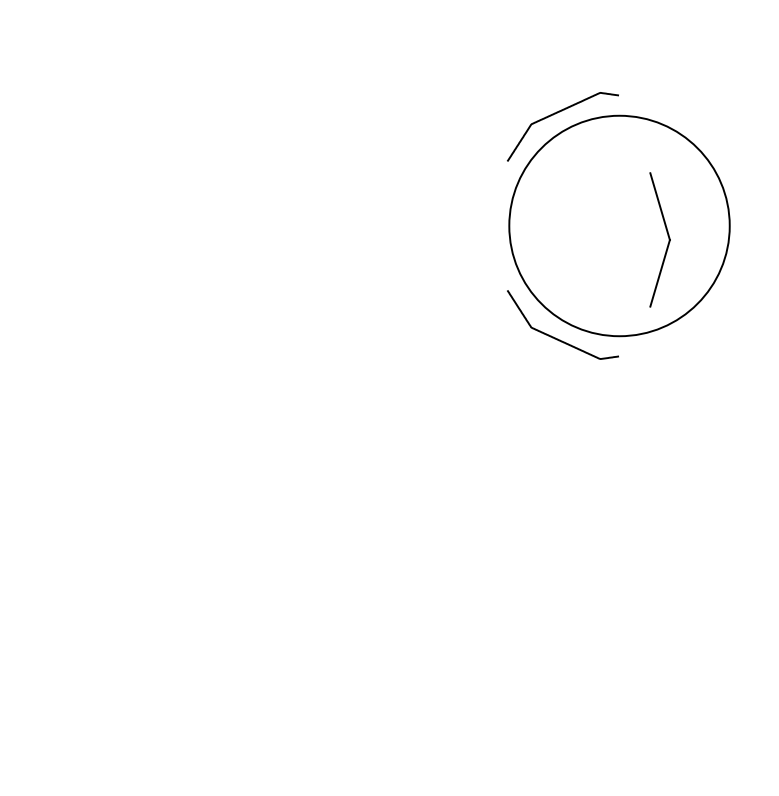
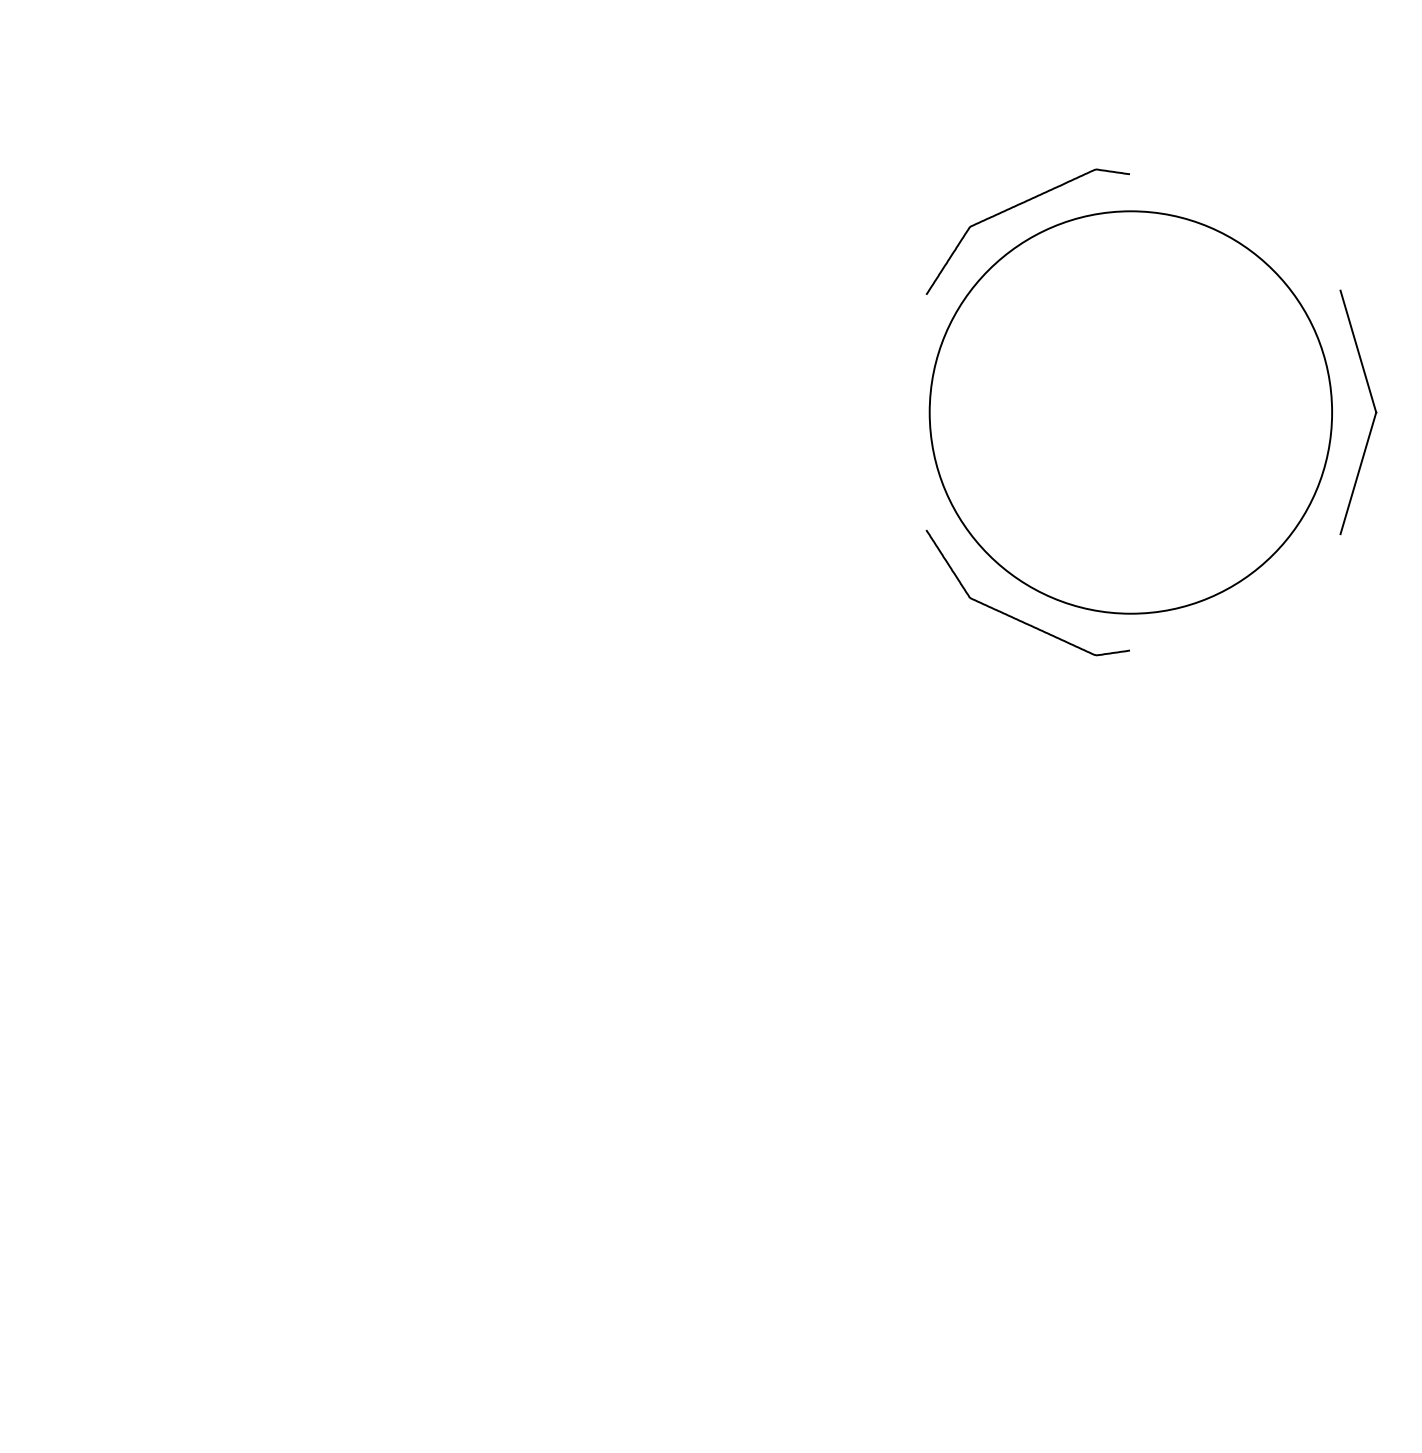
part: (667, 235) -> (1371, 404), moved

